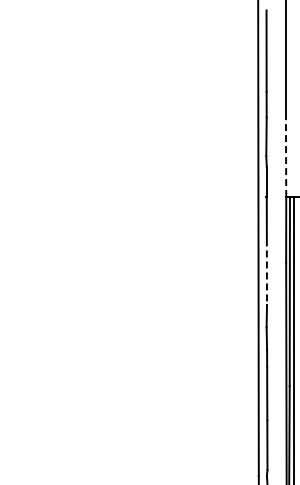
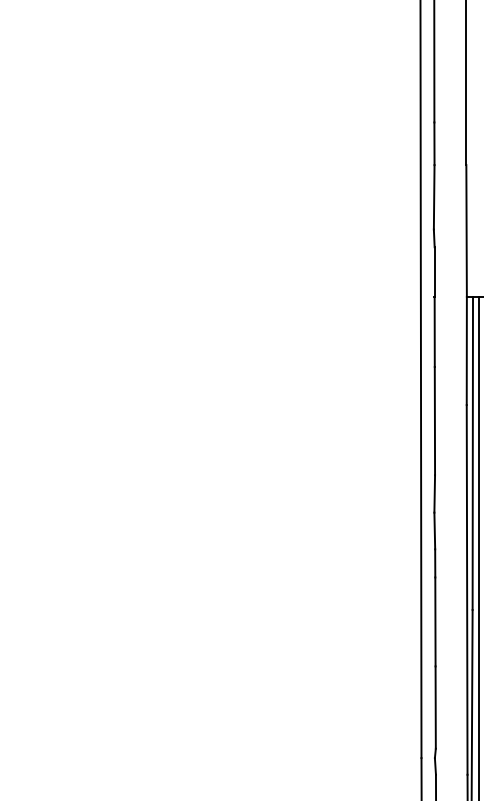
line: (286, 157) -> (467, 231), dashed -> solid
line: (266, 272) -> (434, 421), dashed -> solid

